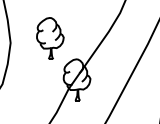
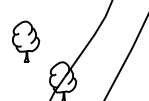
part: (50, 38) -> (26, 41), moved

